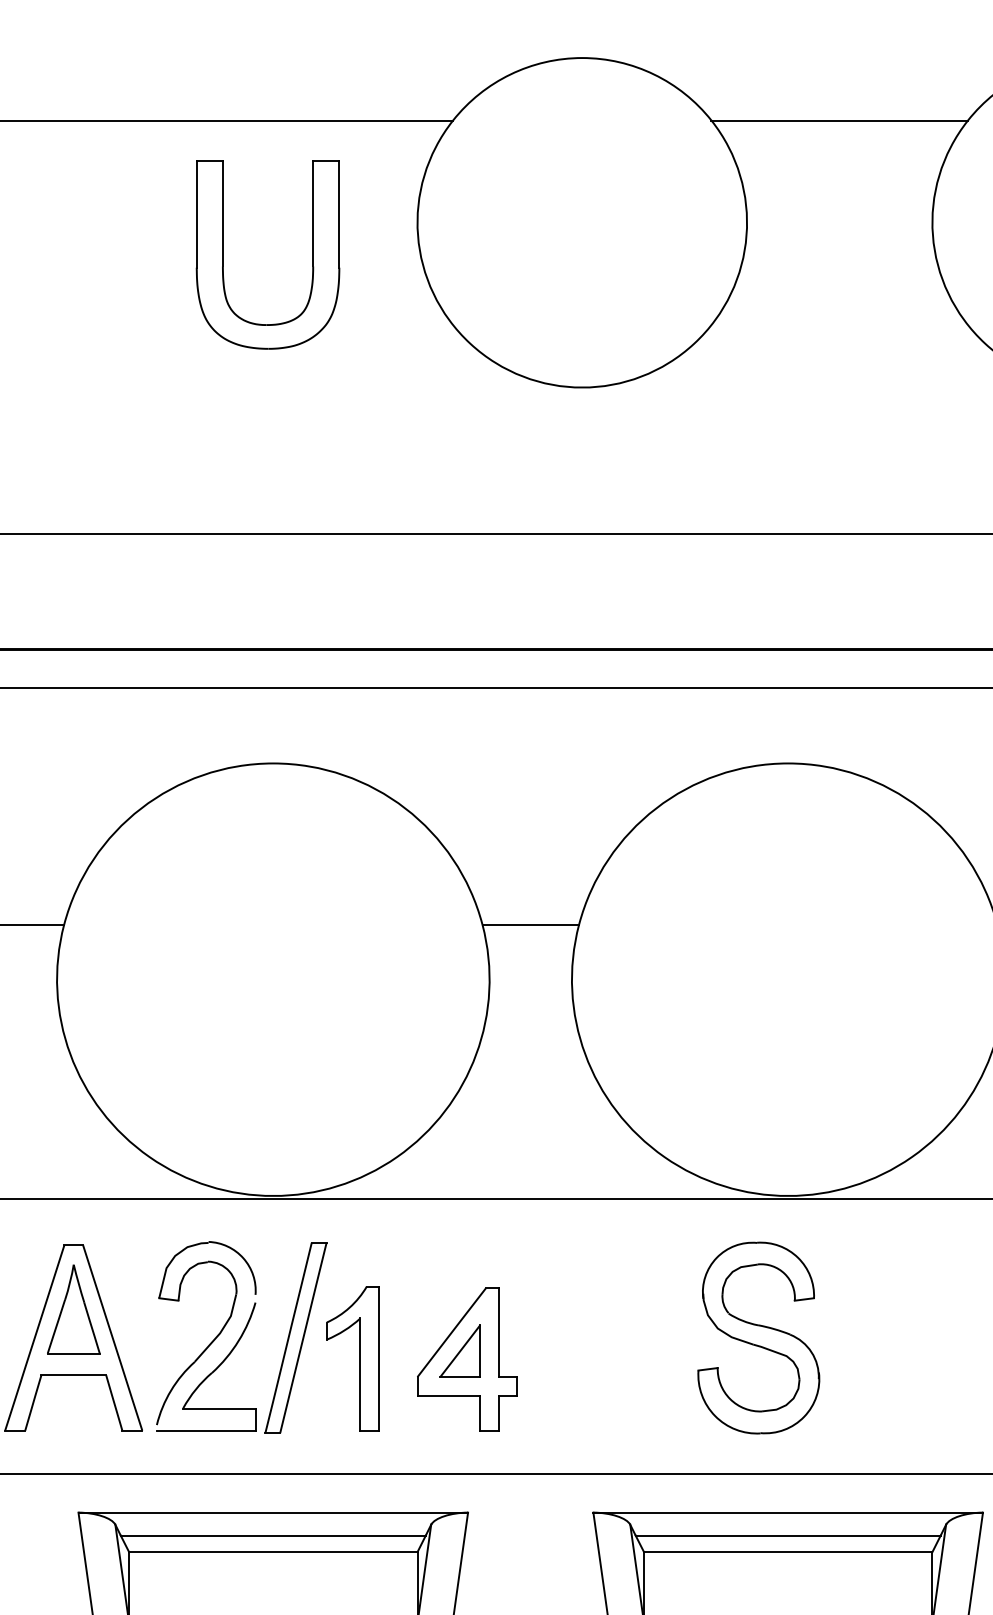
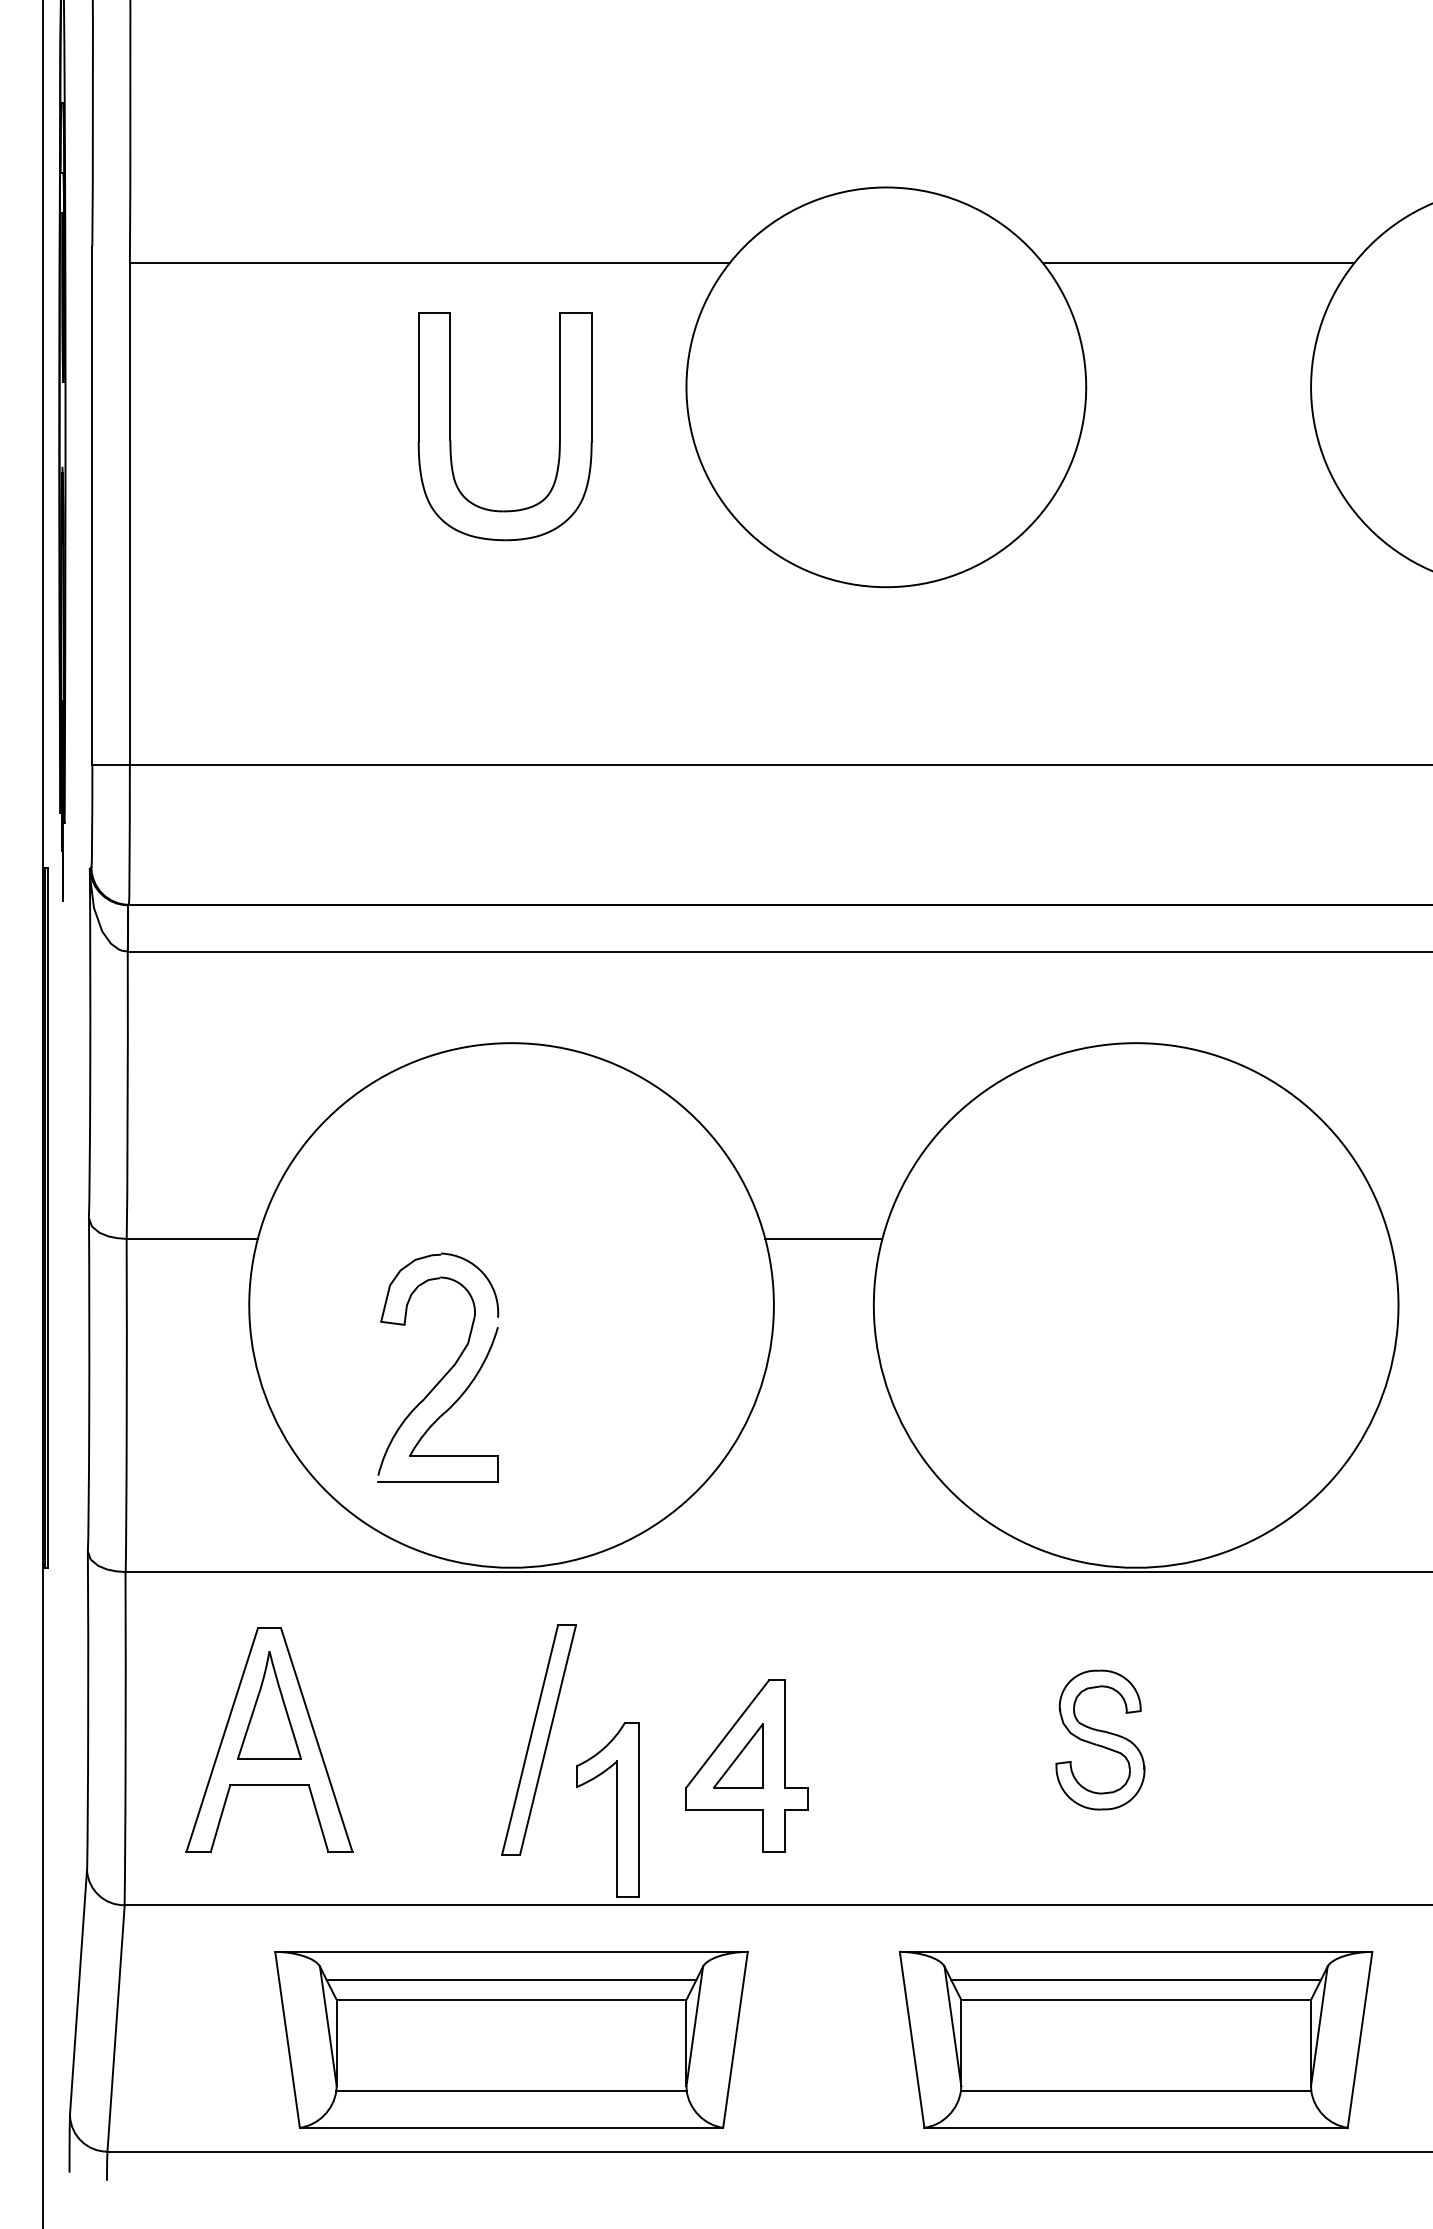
part: (758, 1337) -> (1100, 1739), size x0.6
part: (212, 1340) -> (445, 1373), moved
part: (359, 1358) -> (616, 1809), moved

